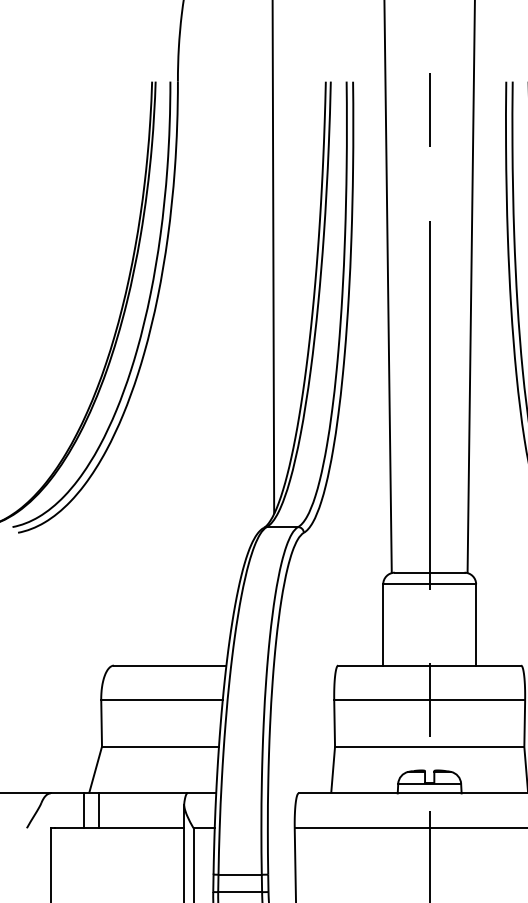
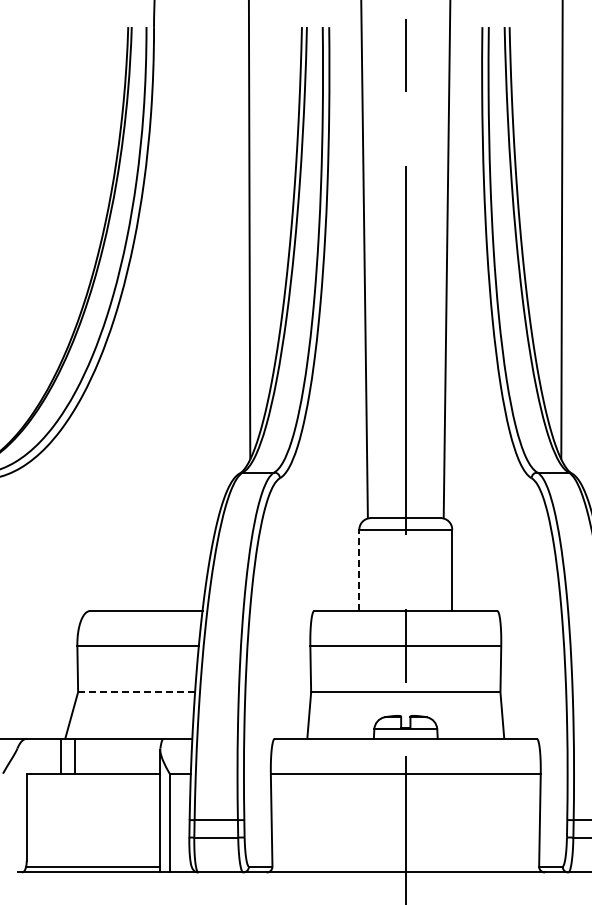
line: (383, 625) -> (359, 570), solid -> dashed
line: (160, 747) -> (136, 692), solid -> dashed

